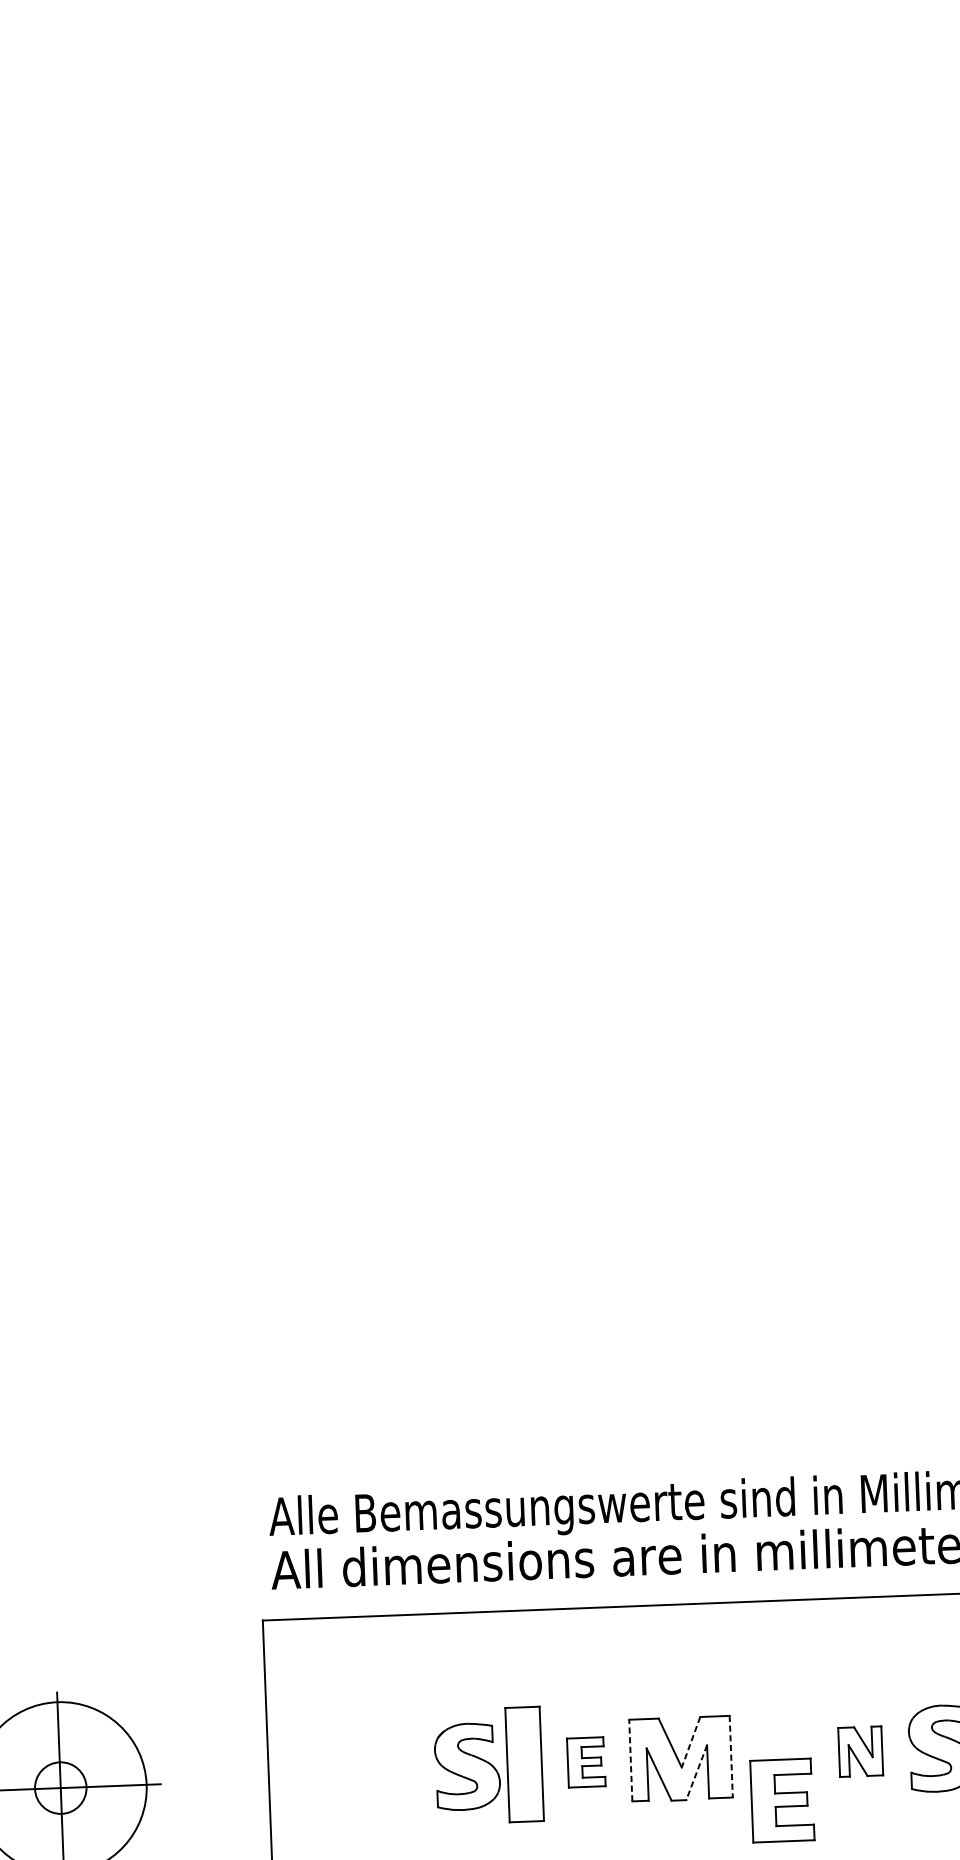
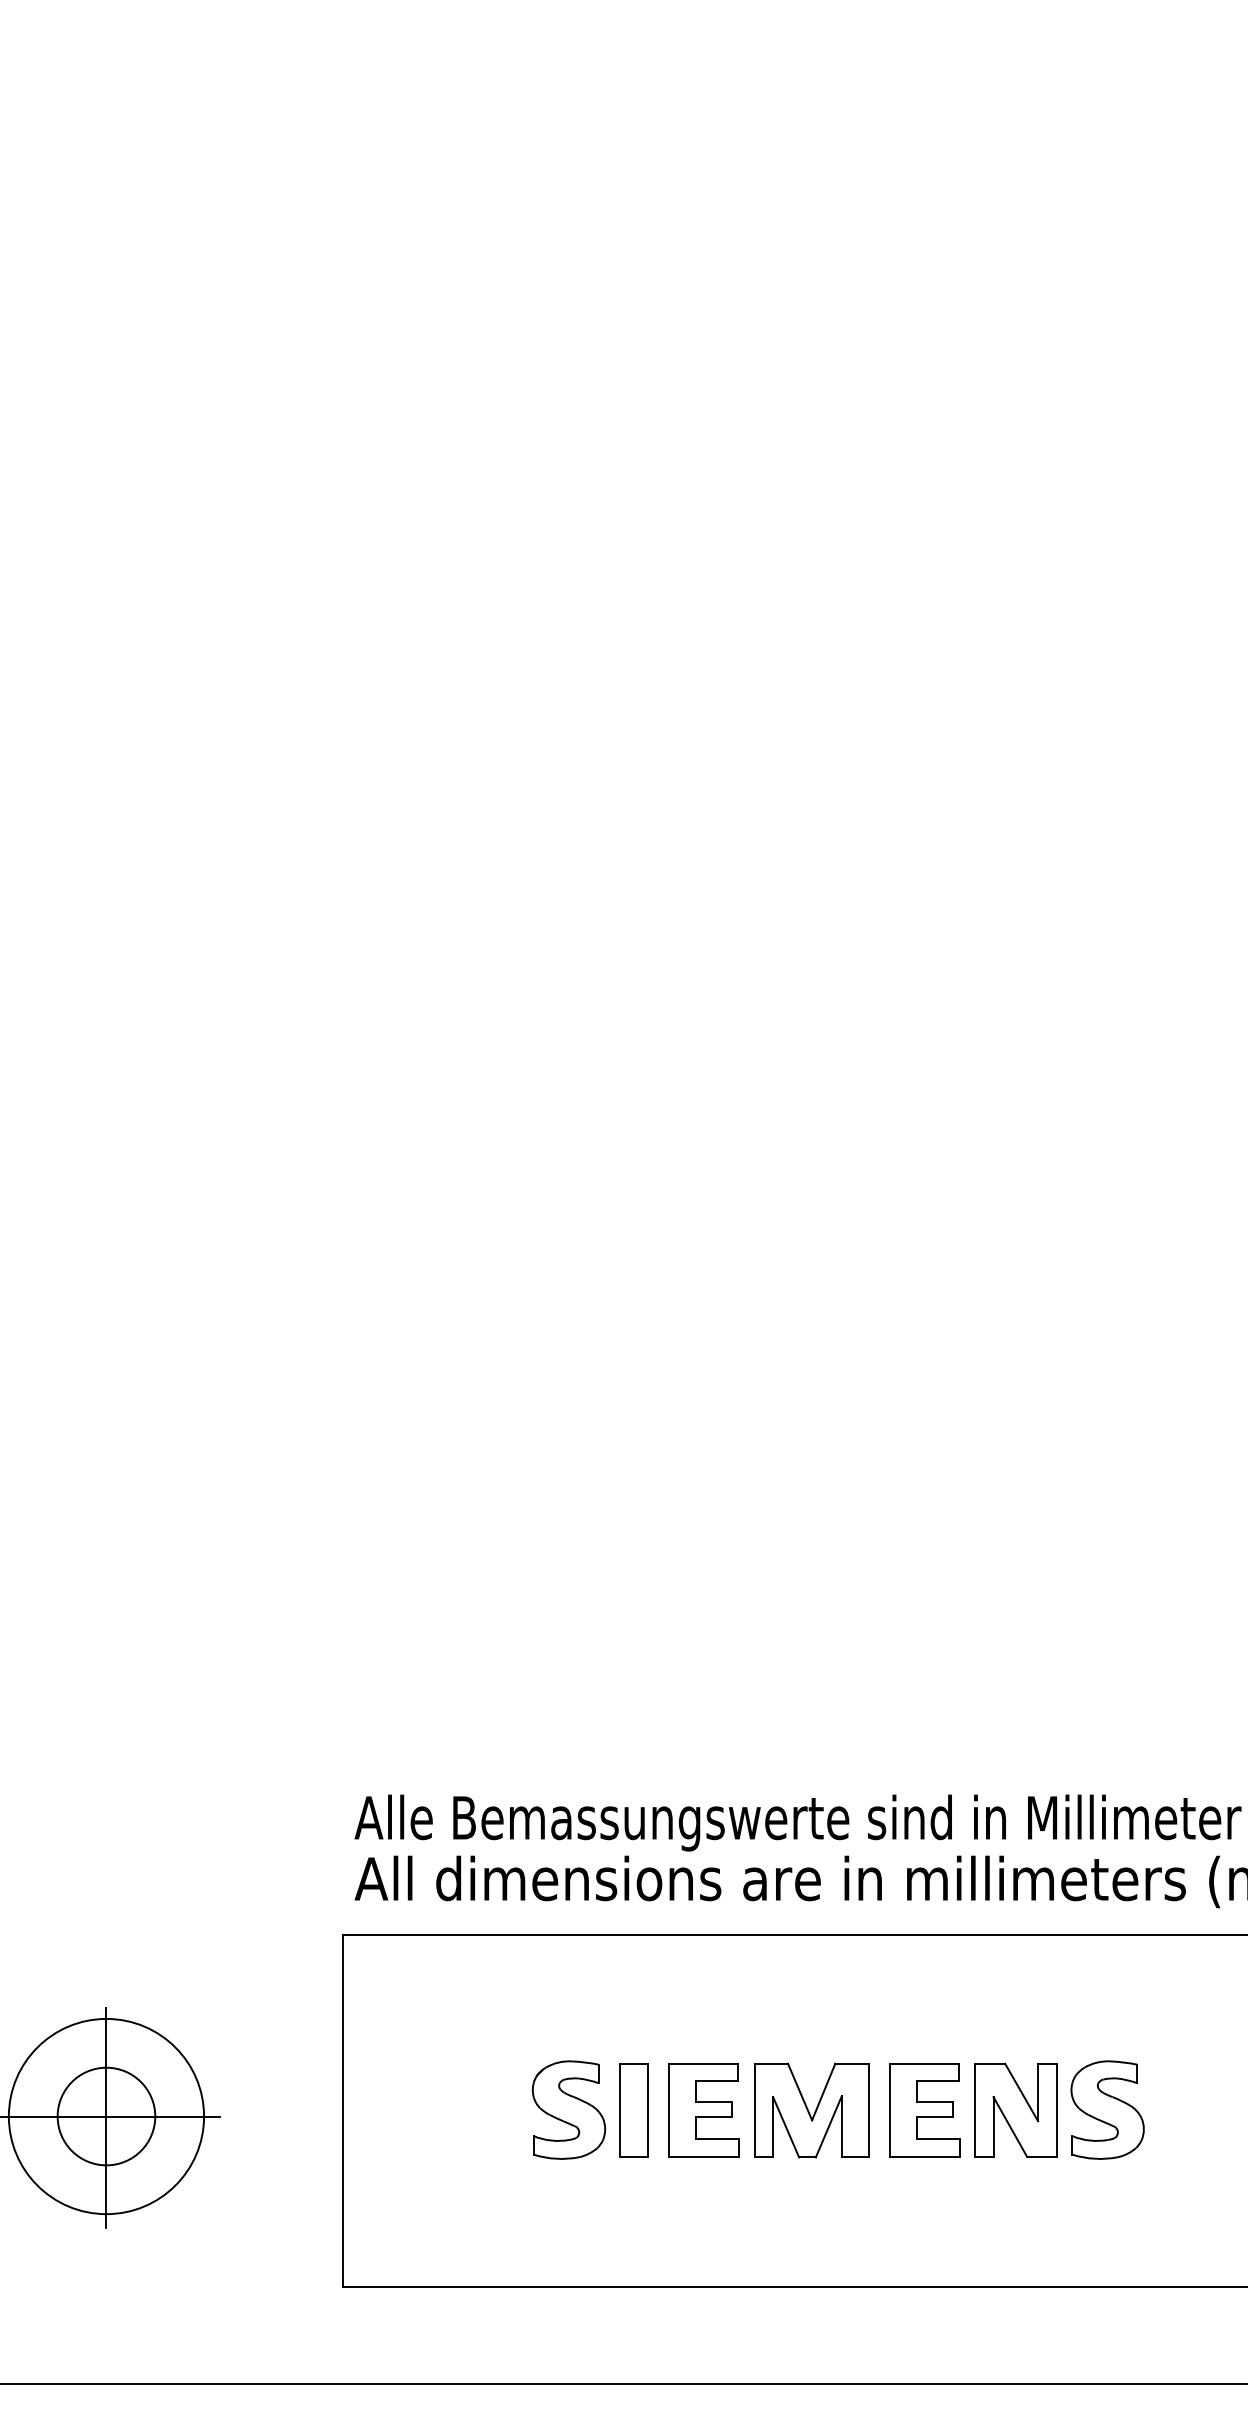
line: (690, 1742) -> (823, 2092), dashed -> solid
part: (860, 1751) -> (1015, 2109), size x1.67
line: (731, 1757) -> (868, 2110), dashed -> solid
line: (630, 1760) -> (754, 2109), dashed -> solid
part: (585, 1762) -> (703, 2110), size x1.67
part: (524, 1764) -> (633, 2110), size x0.71
line: (696, 1773) -> (828, 2127), dashed -> solid
circle: (60, 1788) -> (106, 2116), size x1.67
part: (782, 1800) -> (924, 2110), moved

